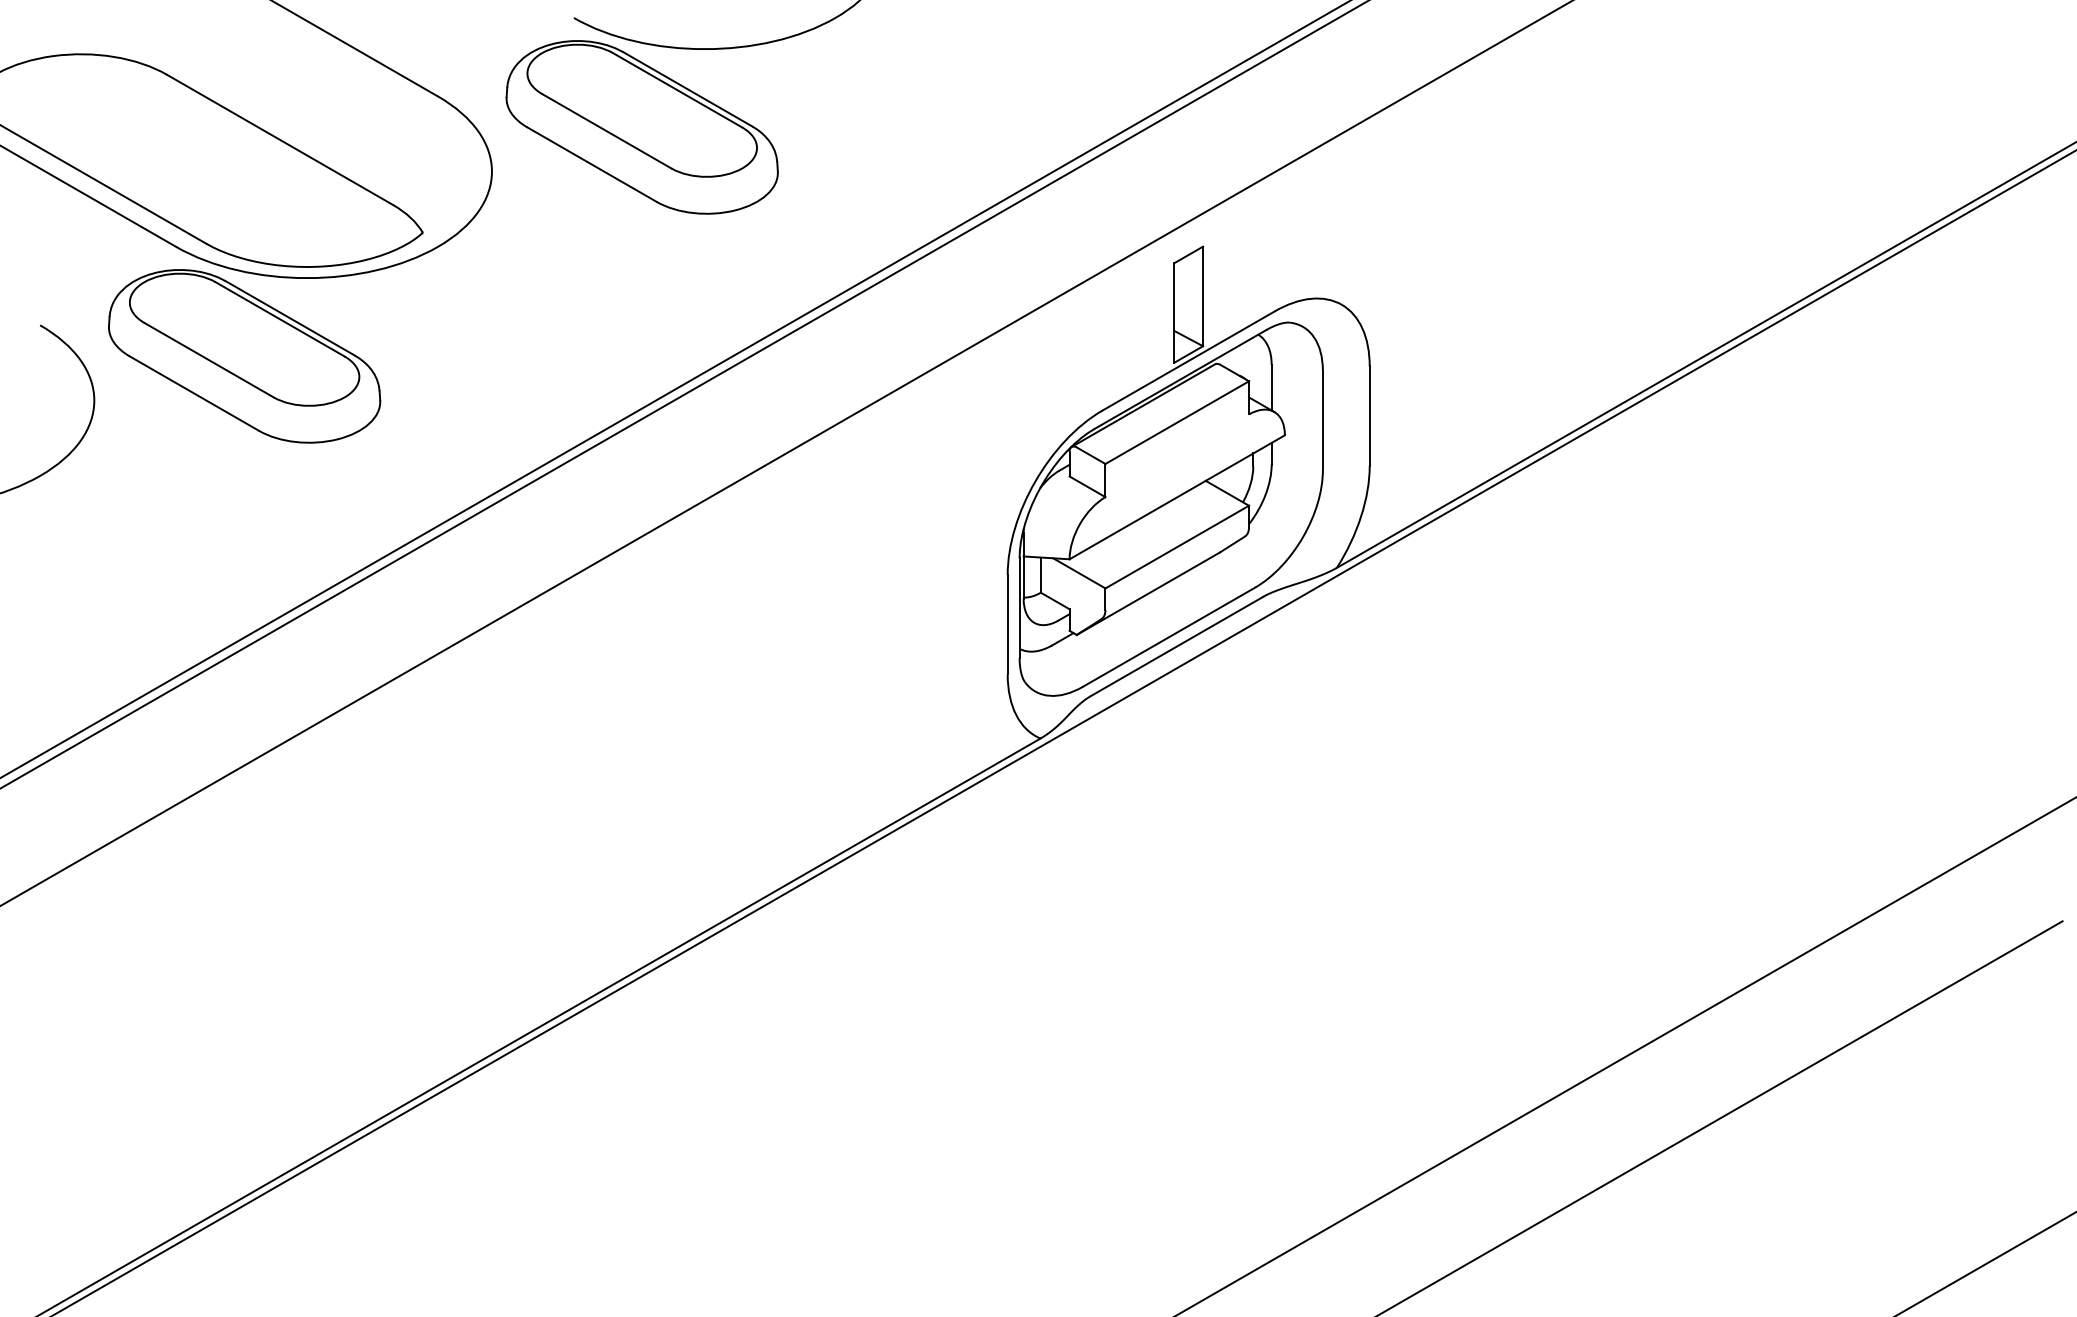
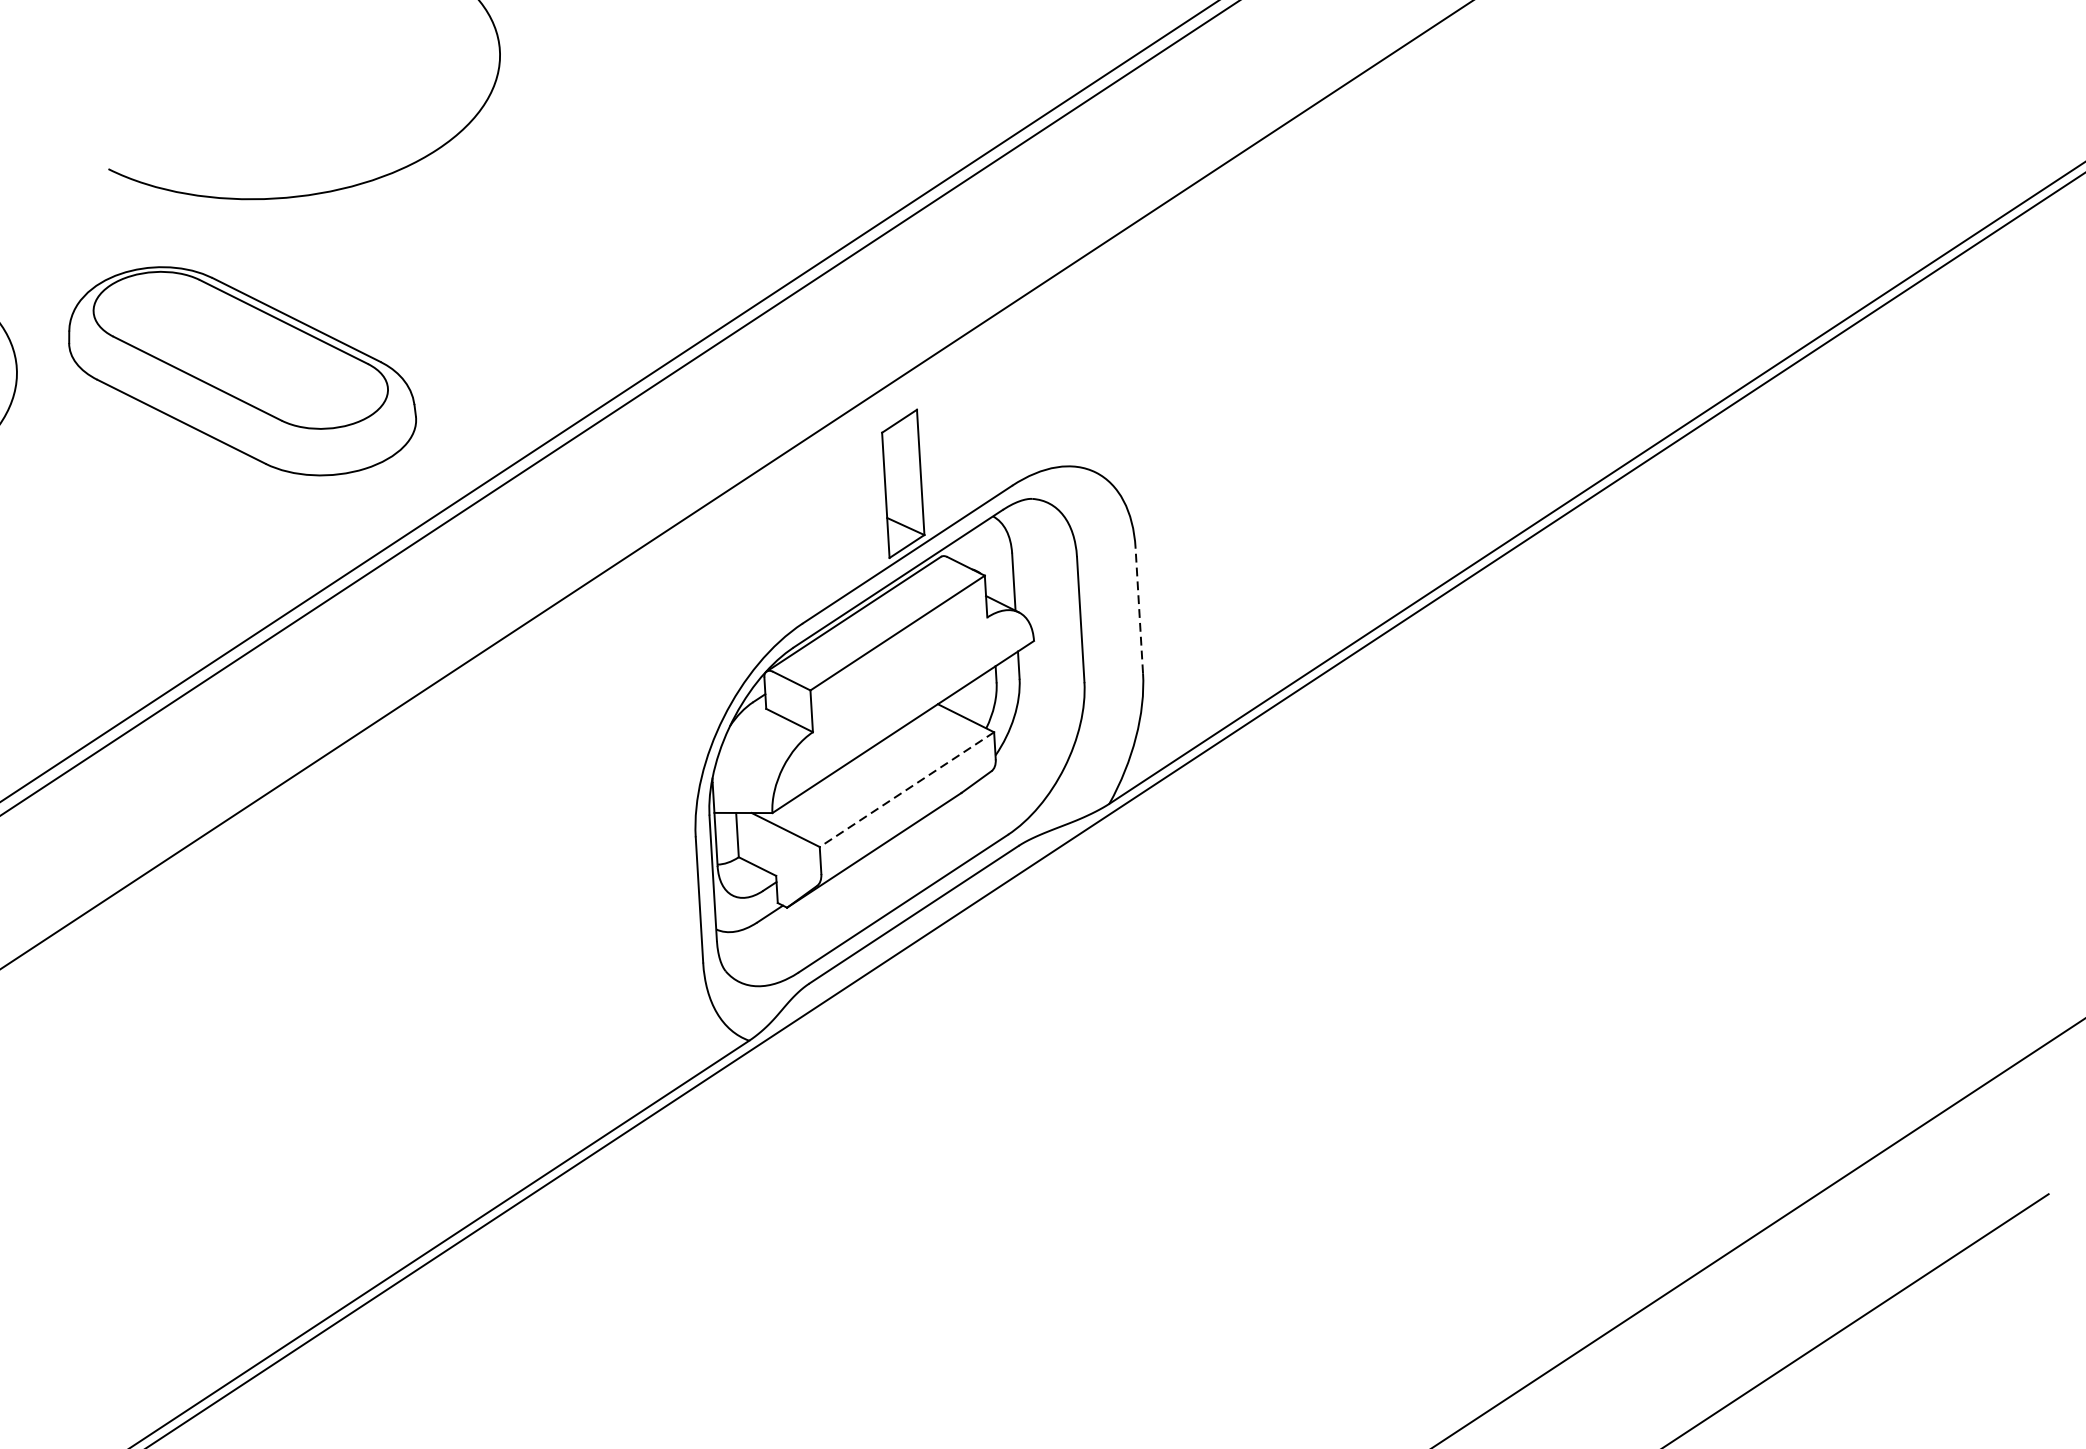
part: (641, 127) -> (241, 371), moved
line: (1369, 416) -> (1139, 610), solid -> dashed
line: (1177, 547) -> (907, 790), solid -> dashed

